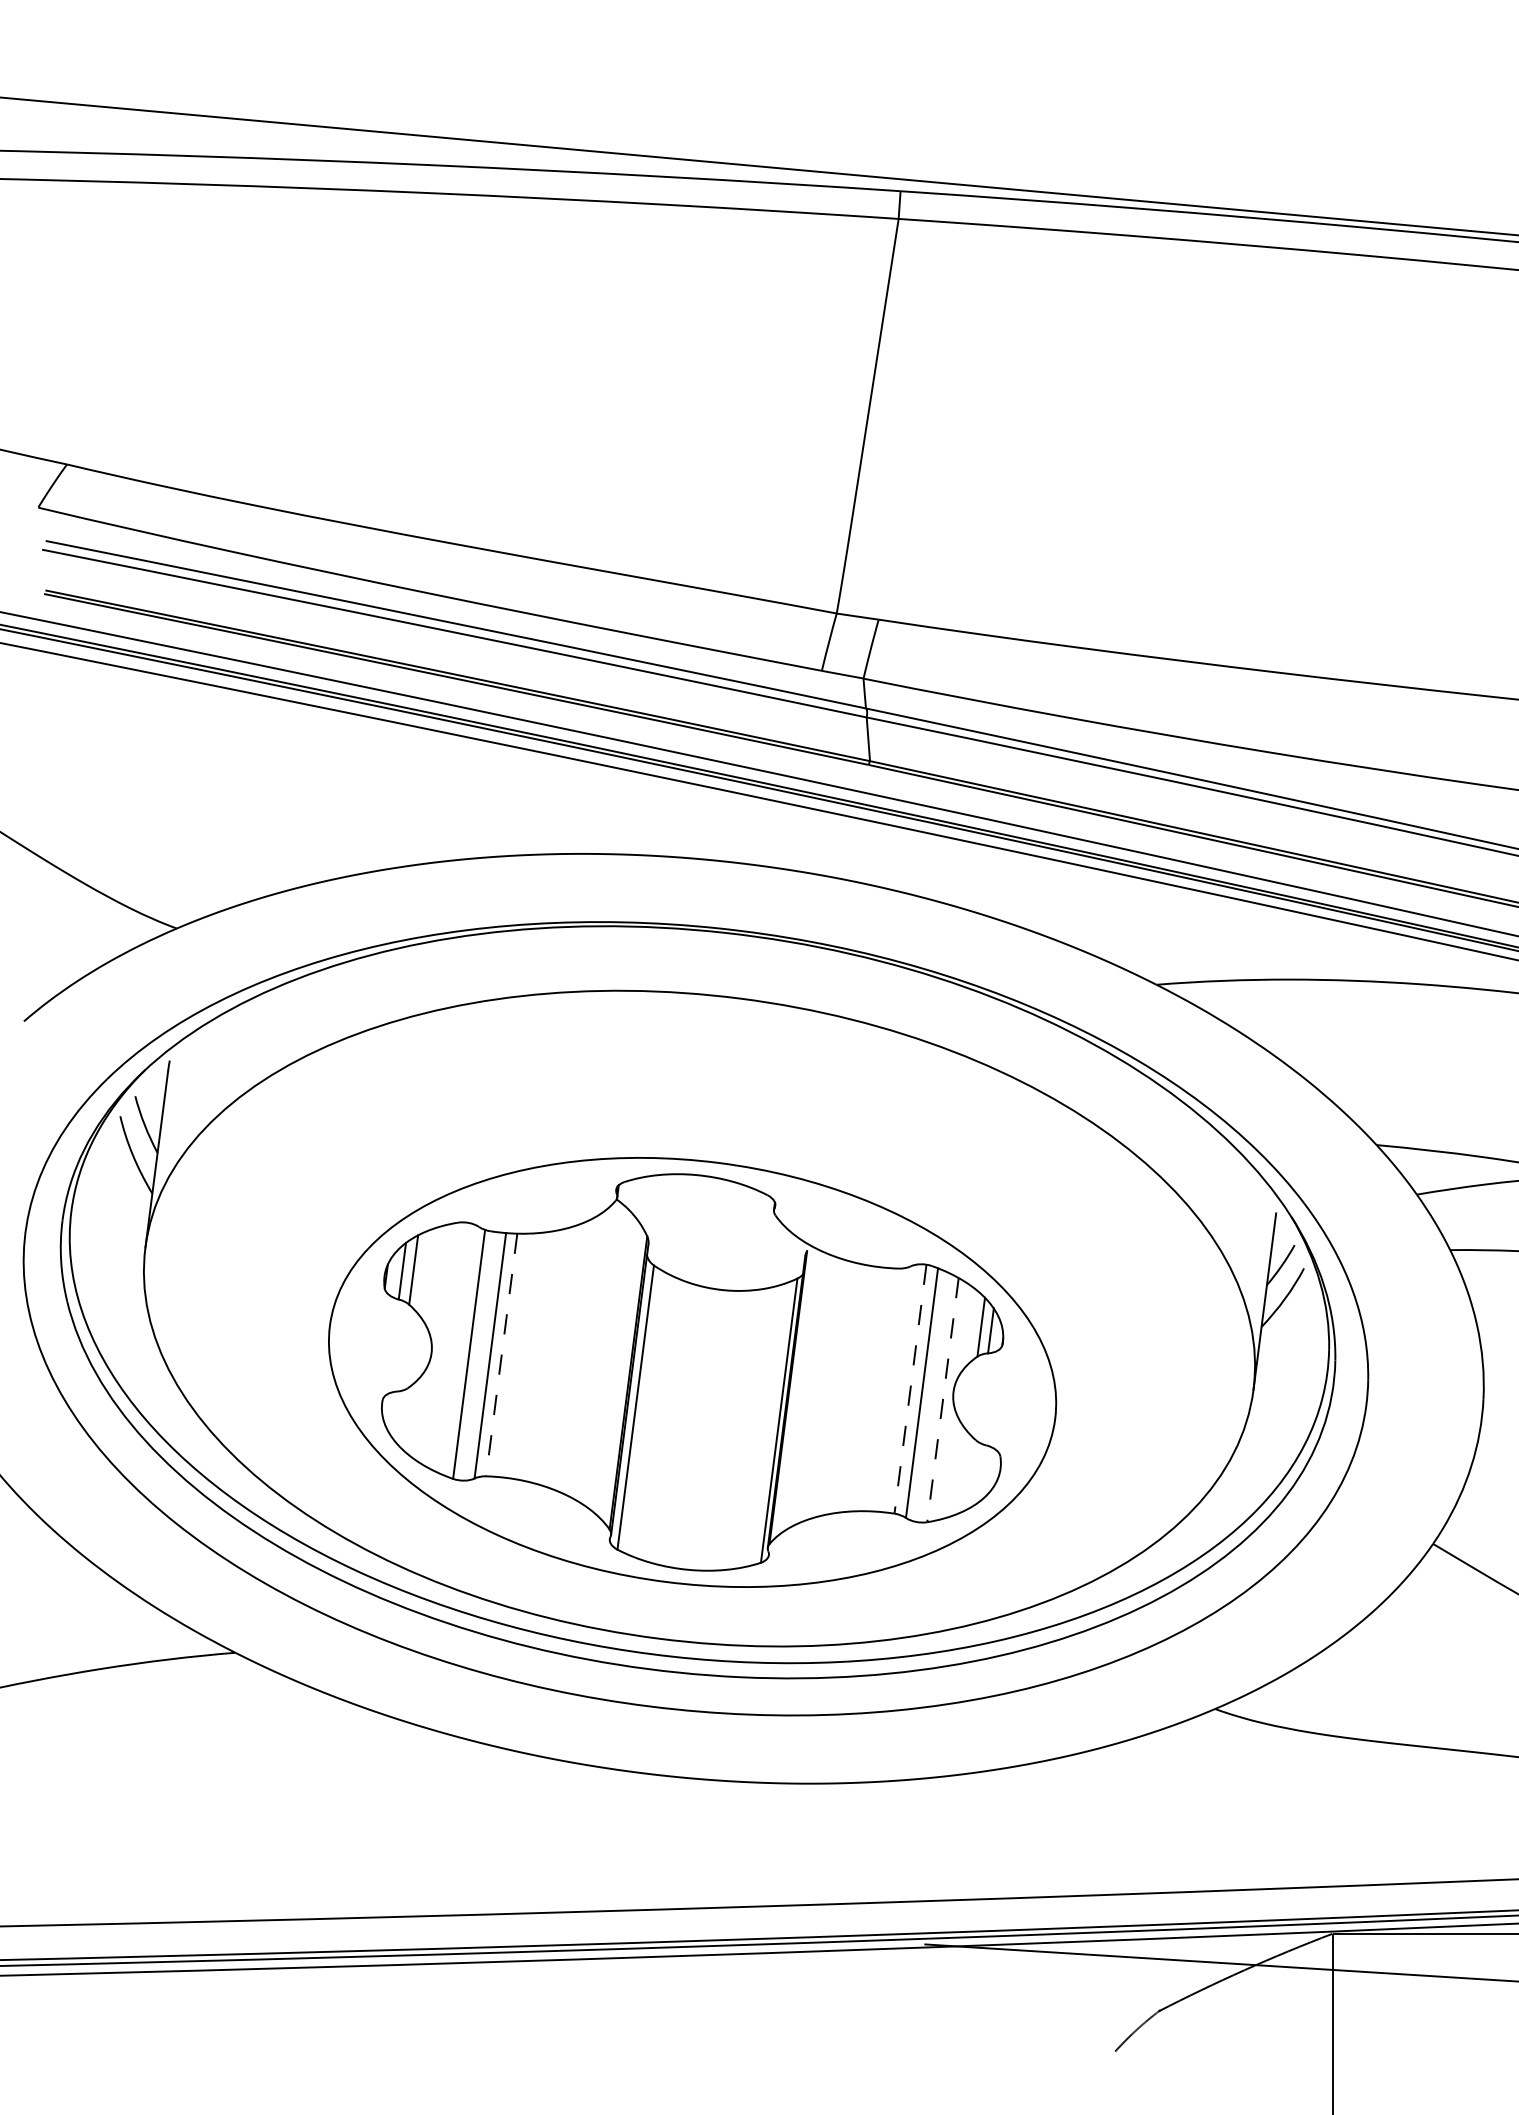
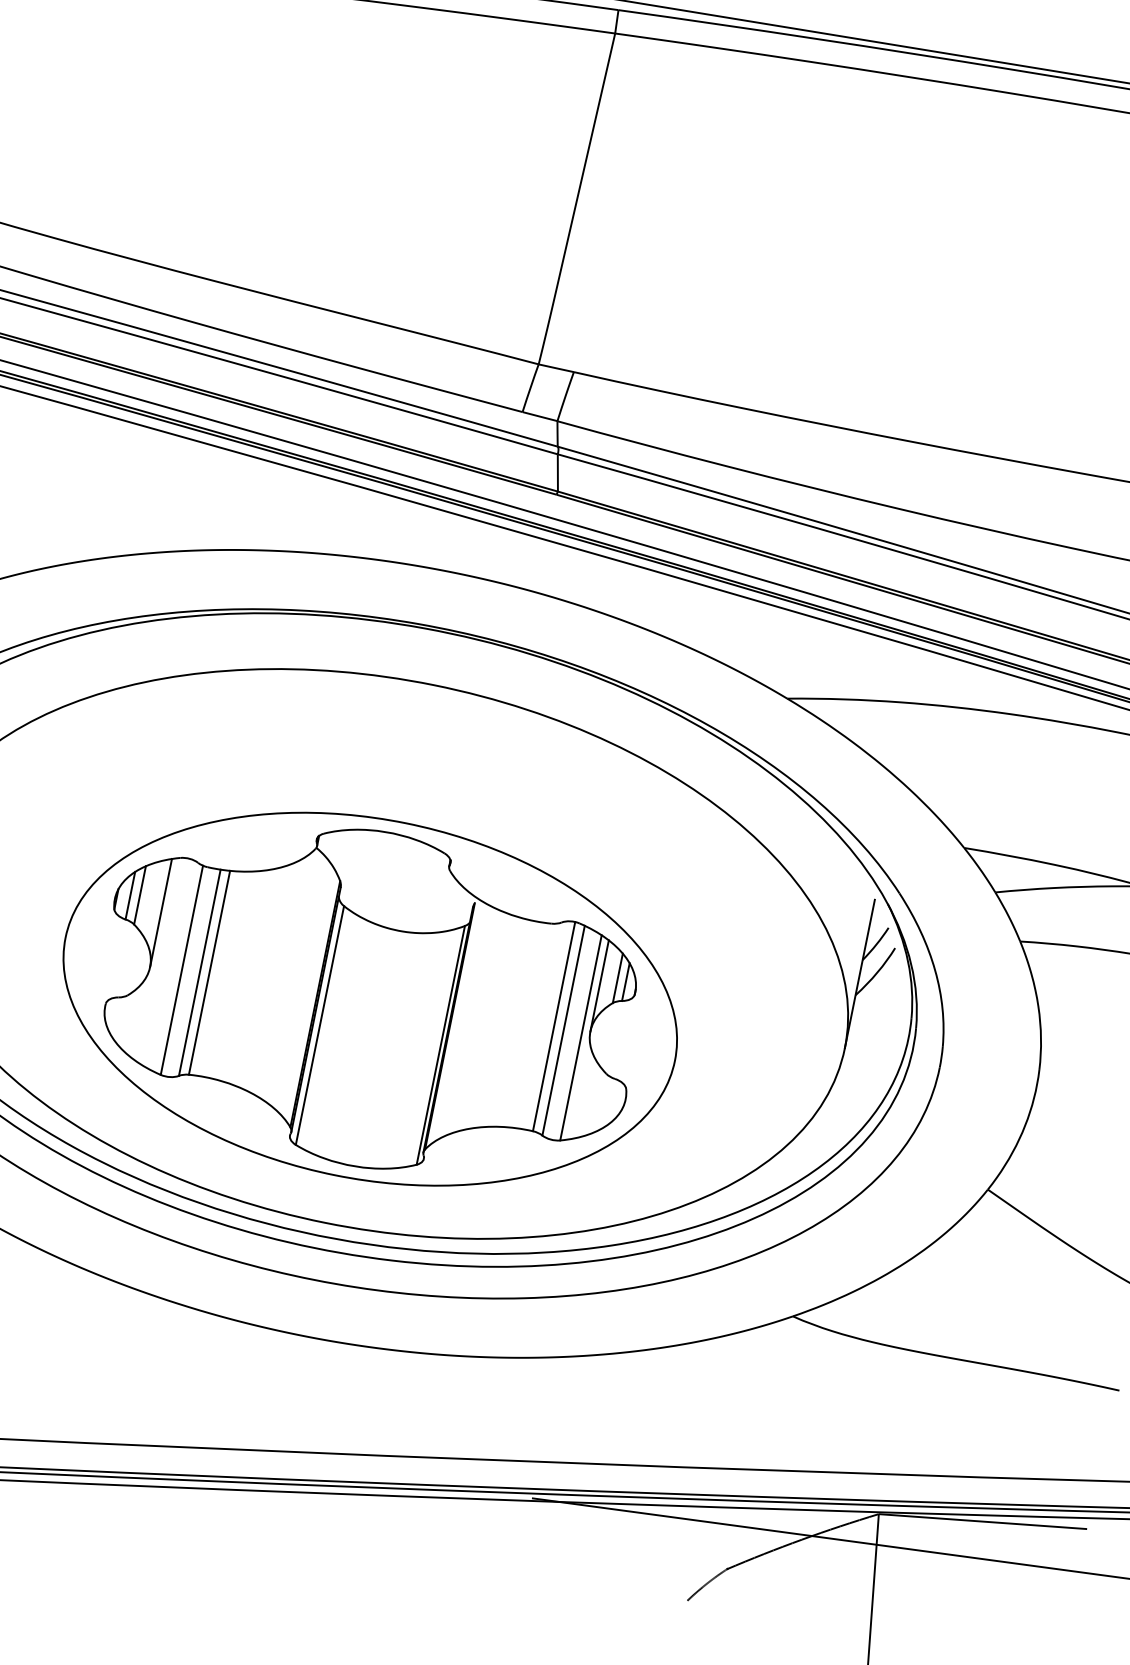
line: (439, 1288) -> (160, 912), added
line: (960, 1337) -> (599, 985), added
line: (501, 1355) -> (209, 973), dashed -> solid
line: (910, 1389) -> (554, 1026), dashed -> solid
line: (942, 1400) -> (580, 1038), dashed -> solid

